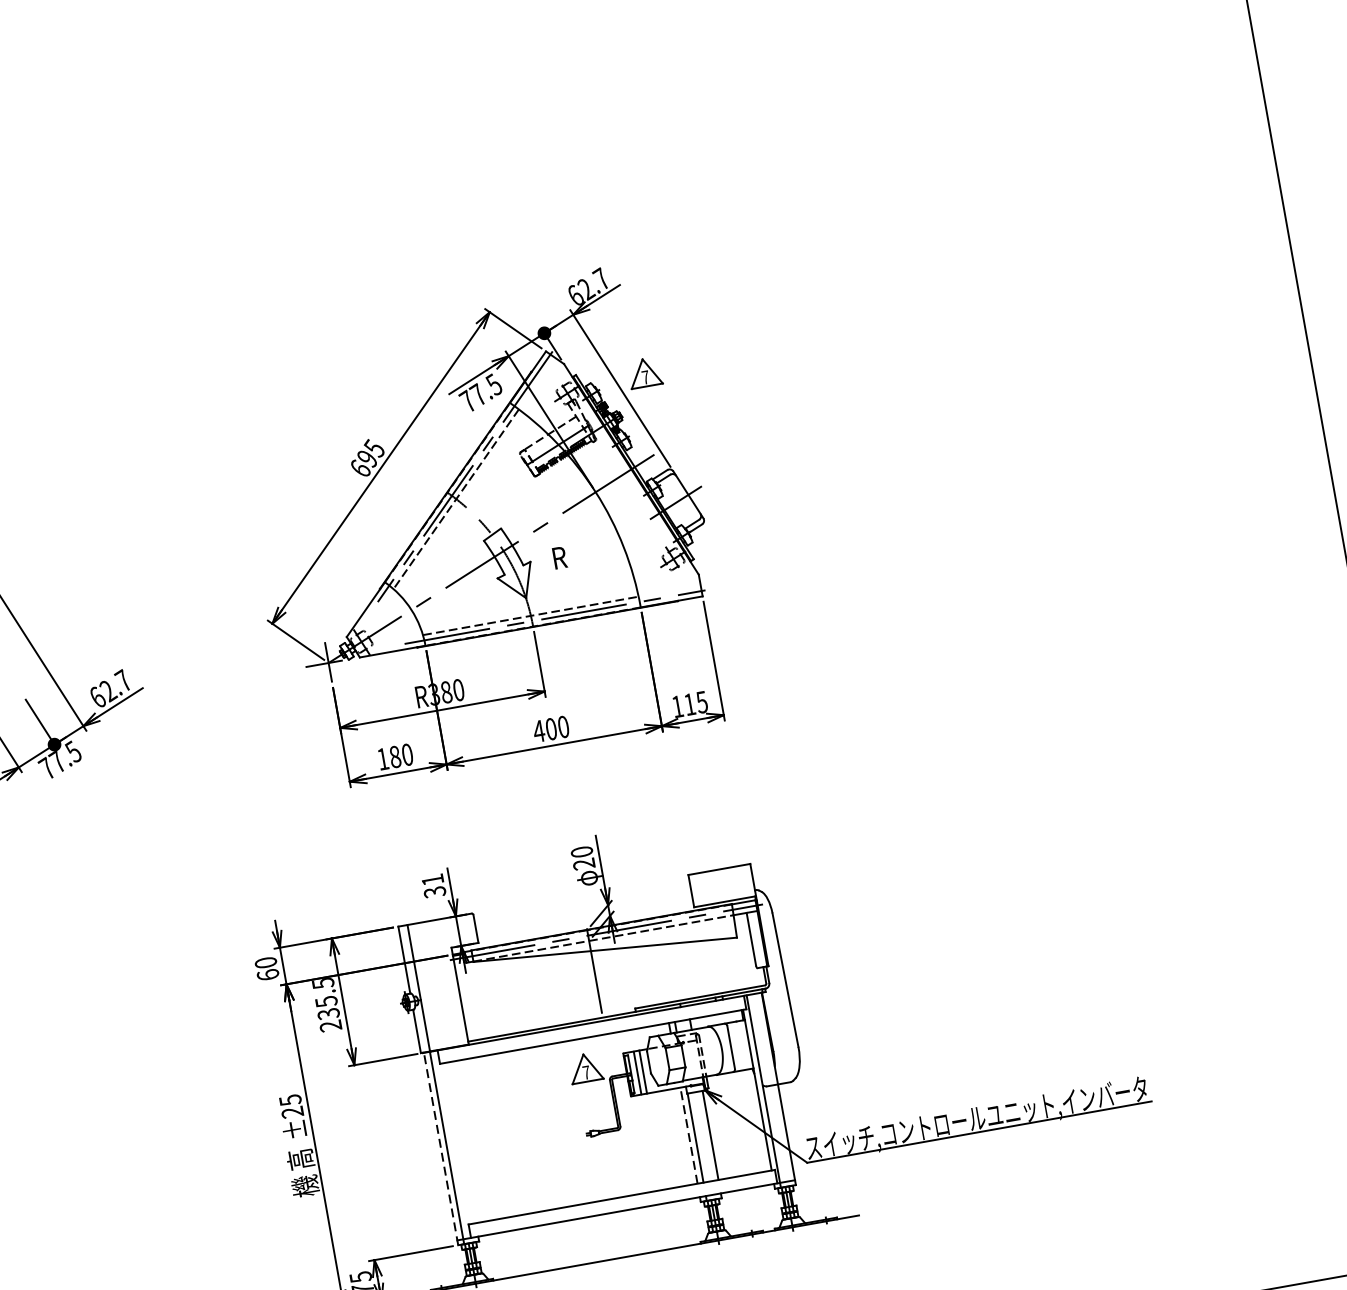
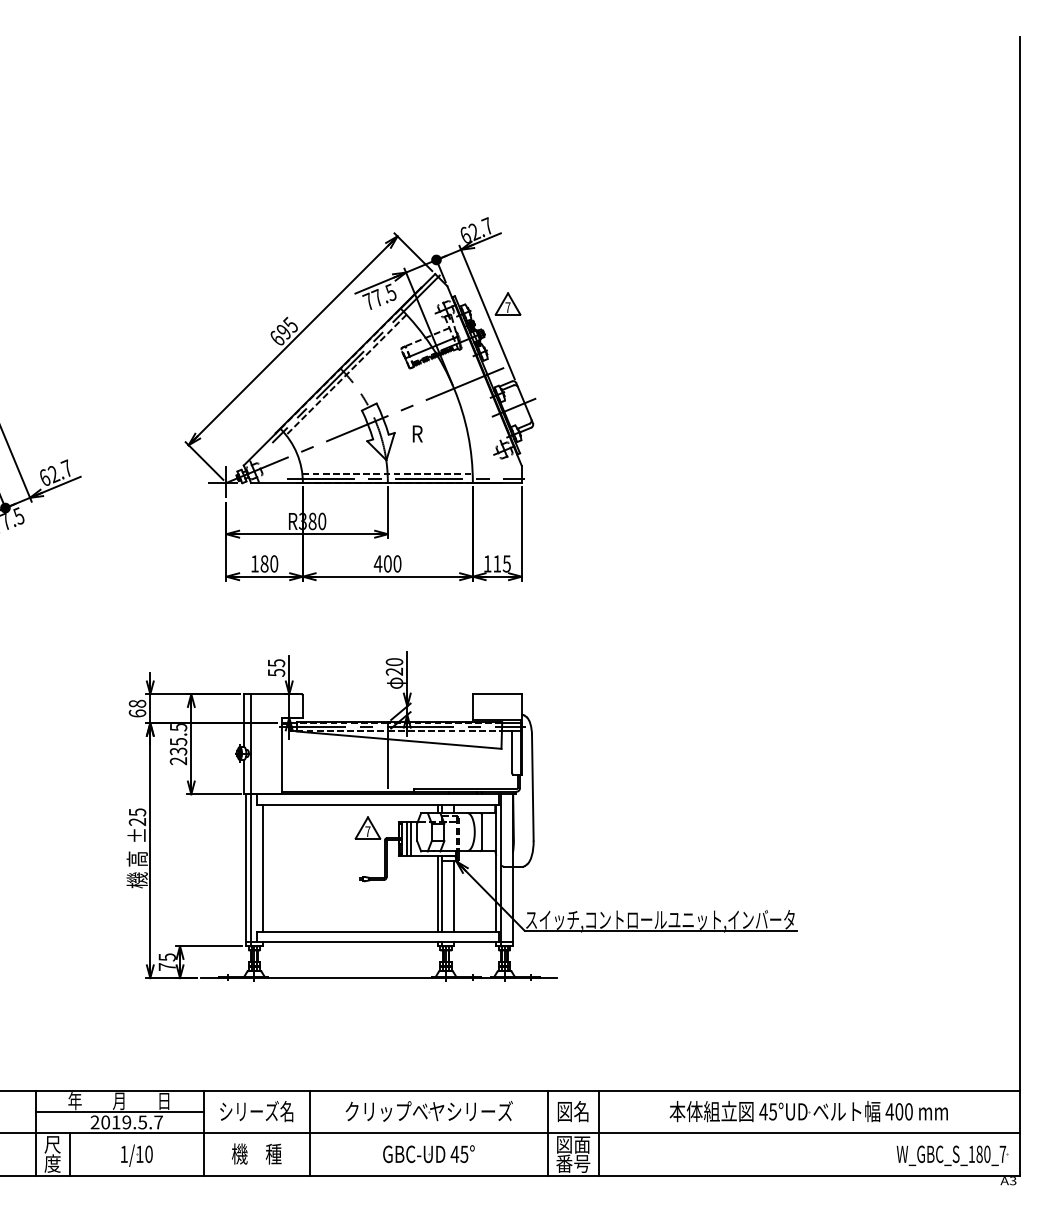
text: (433, 885) -> (276, 667), 31 -> 55
text: (265, 962) -> (137, 703), 60 -> 68
line: (688, 1135) -> (437, 893), dashed -> solid
line: (461, 1141) -> (262, 867), added
line: (441, 1149) -> (246, 870), dashed -> solid

